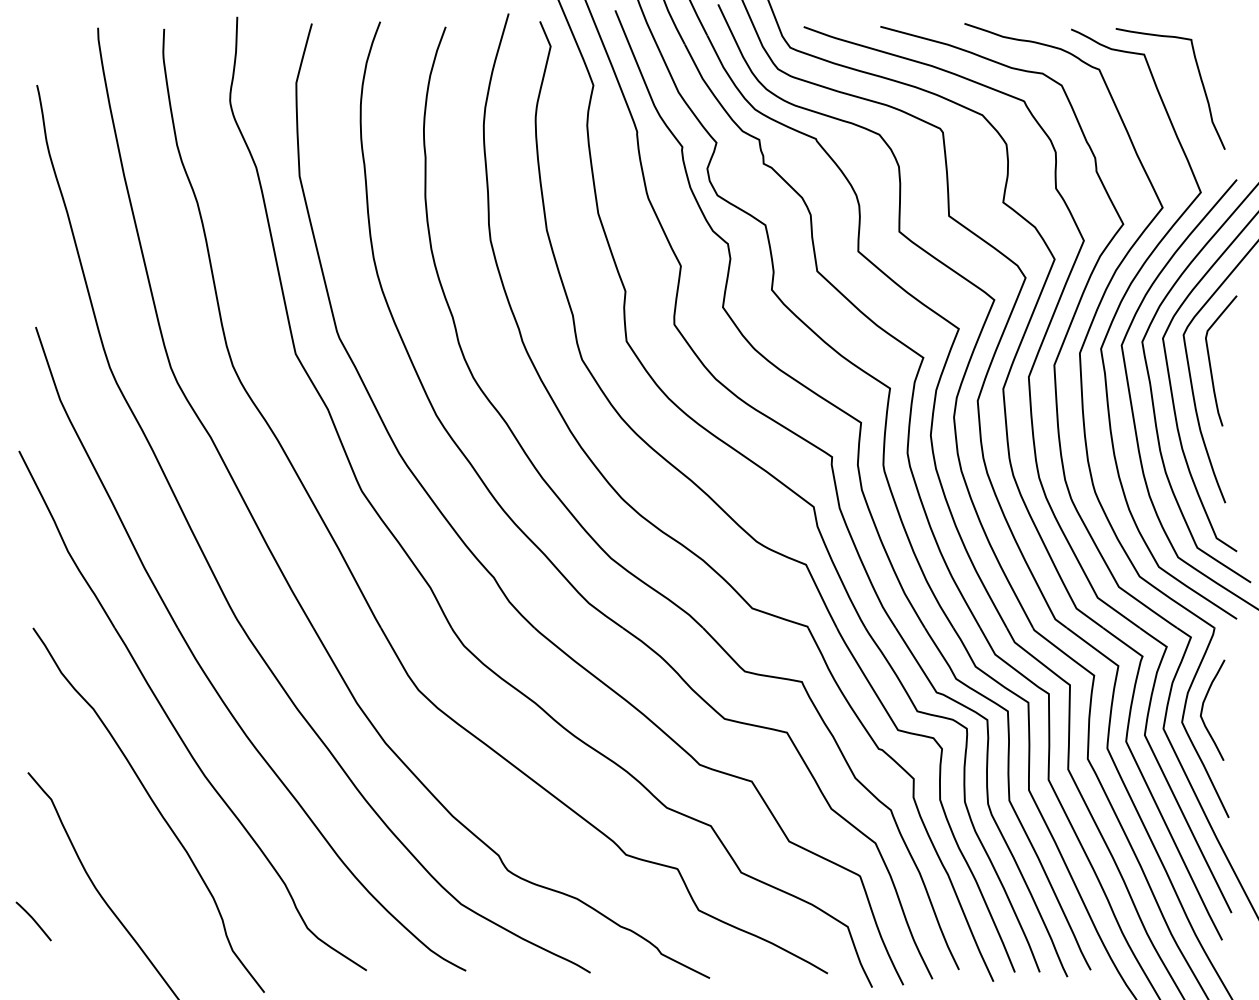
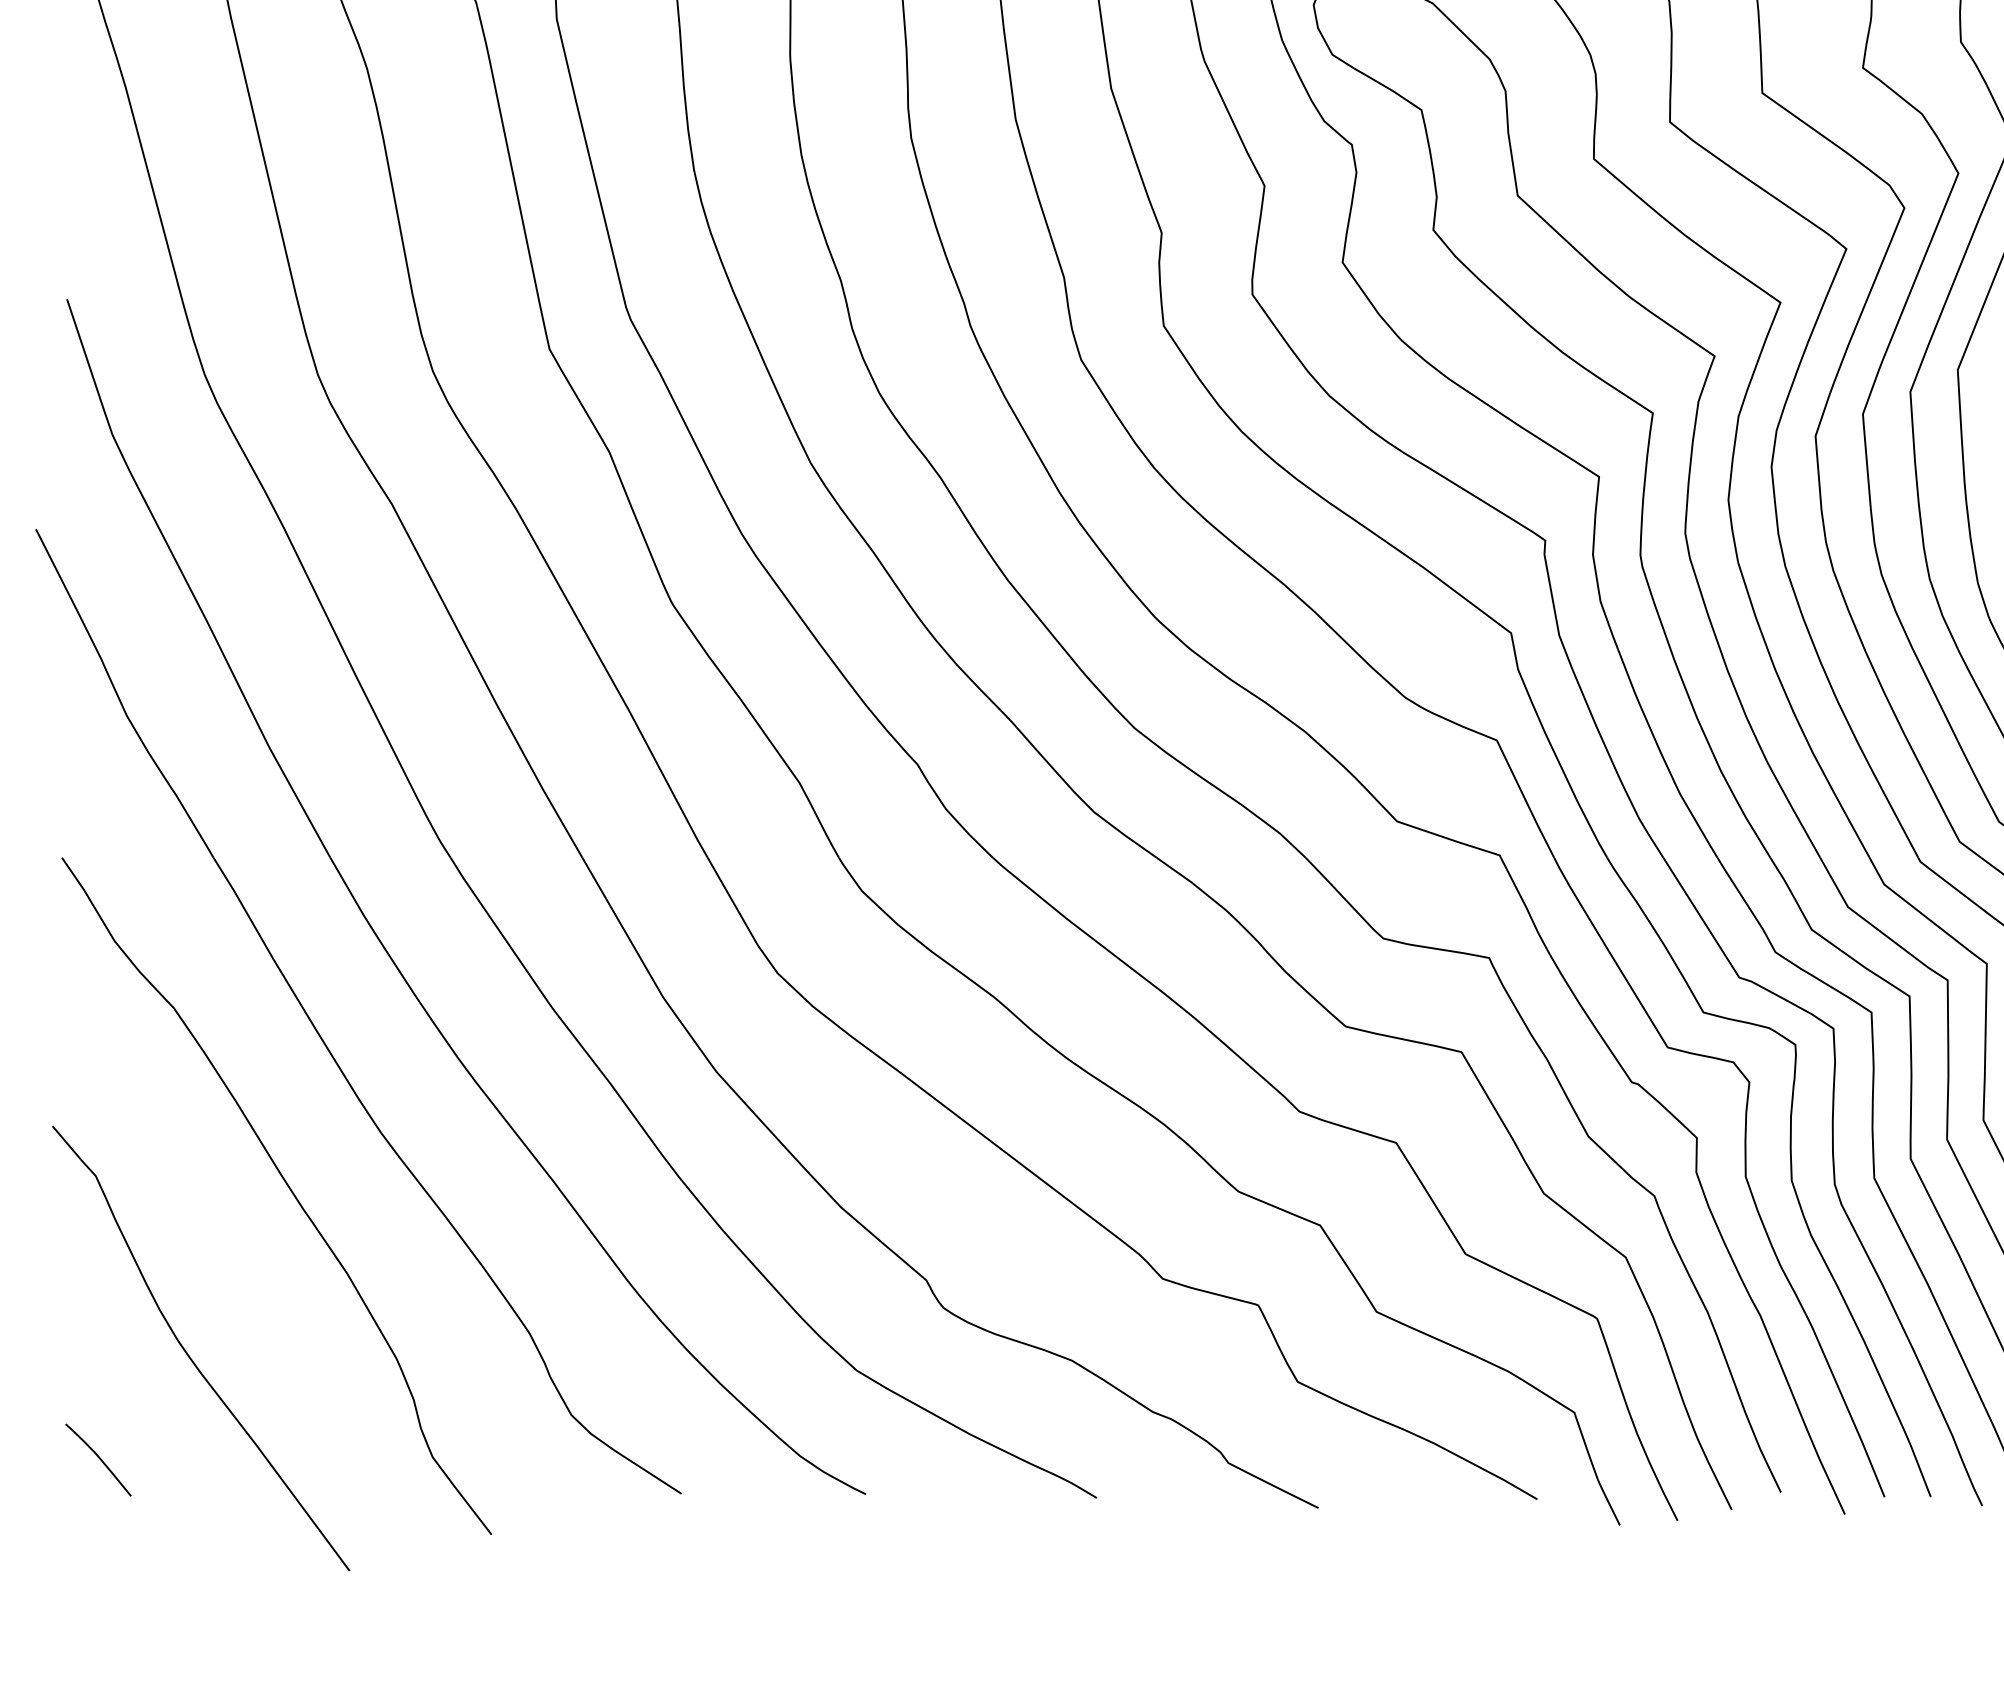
line: (33, 920) -> (98, 1458), moved

